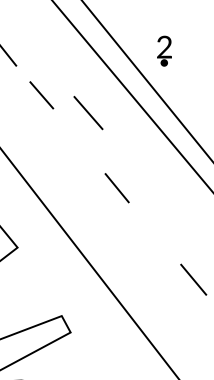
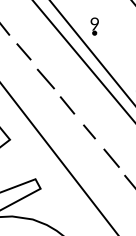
text: (163, 47) -> (94, 24), 2 -> 9
line: (87, 112) -> (45, 78), moved
line: (155, 233) -> (89, 131), added

